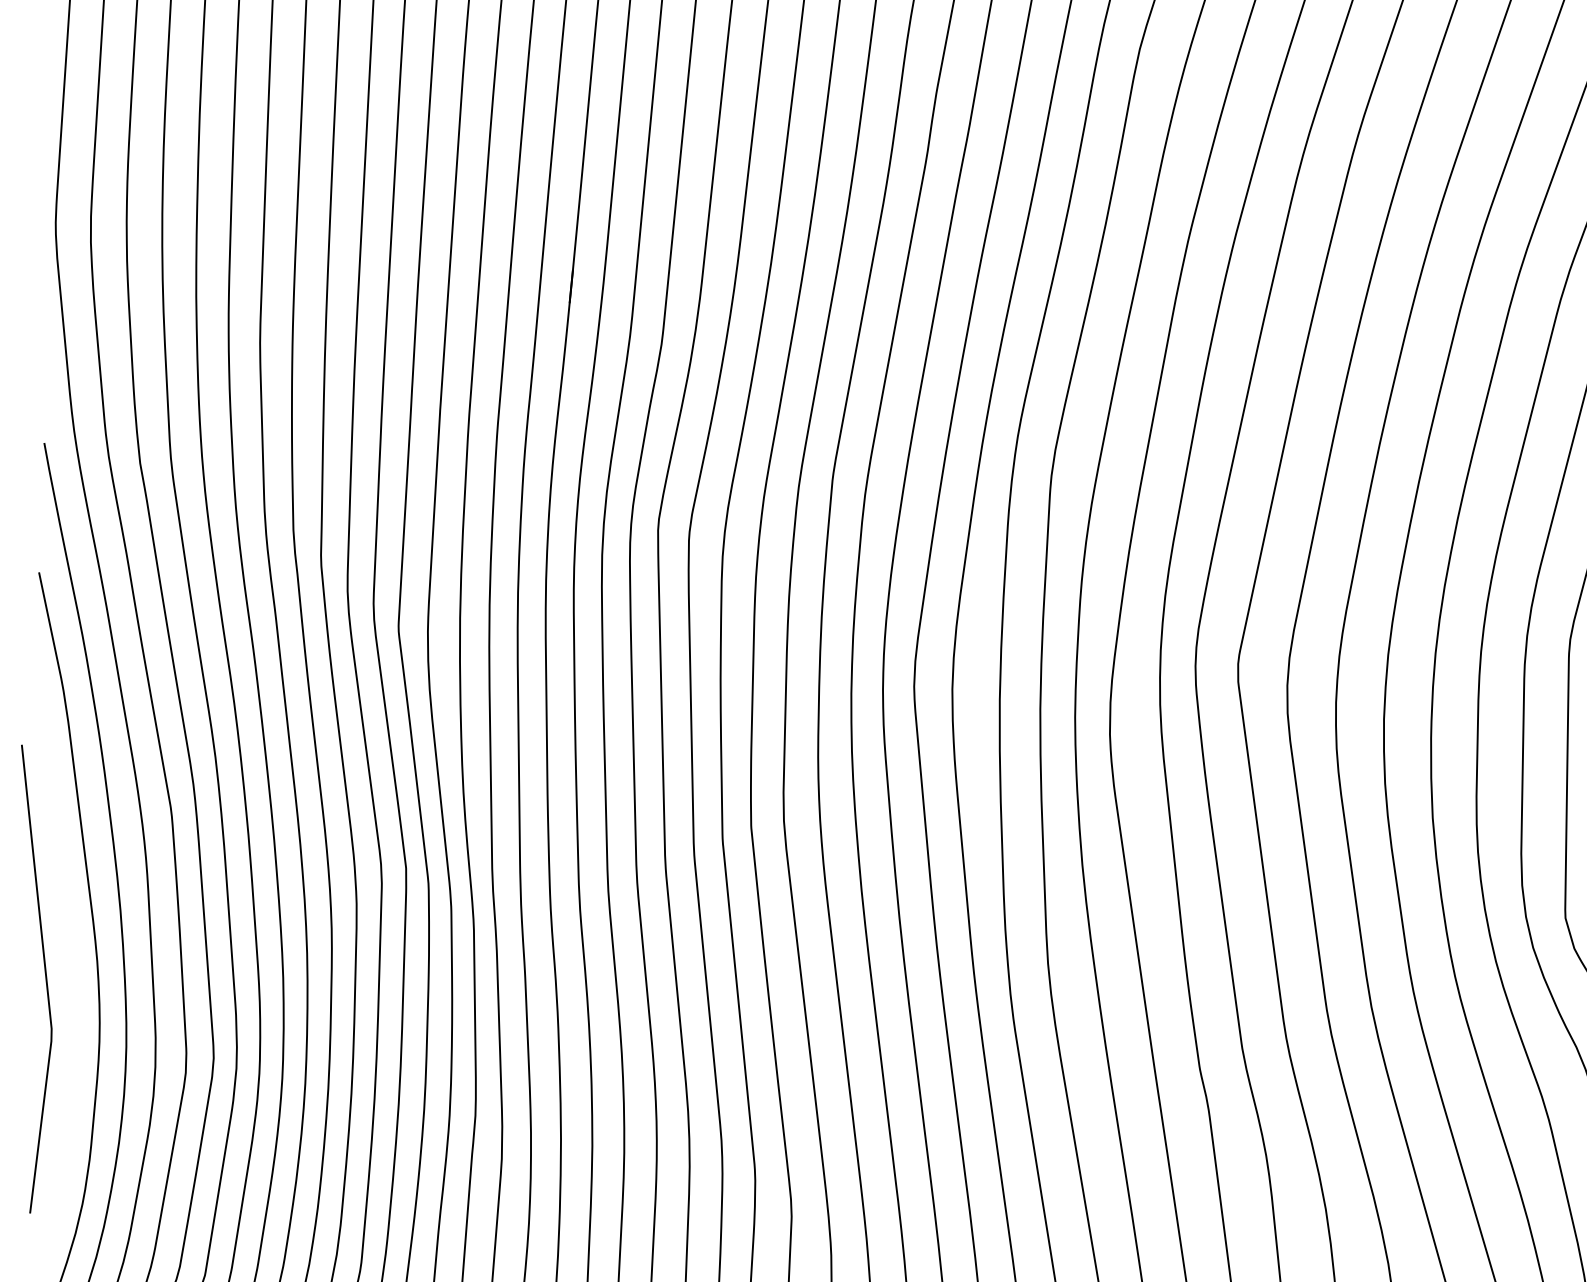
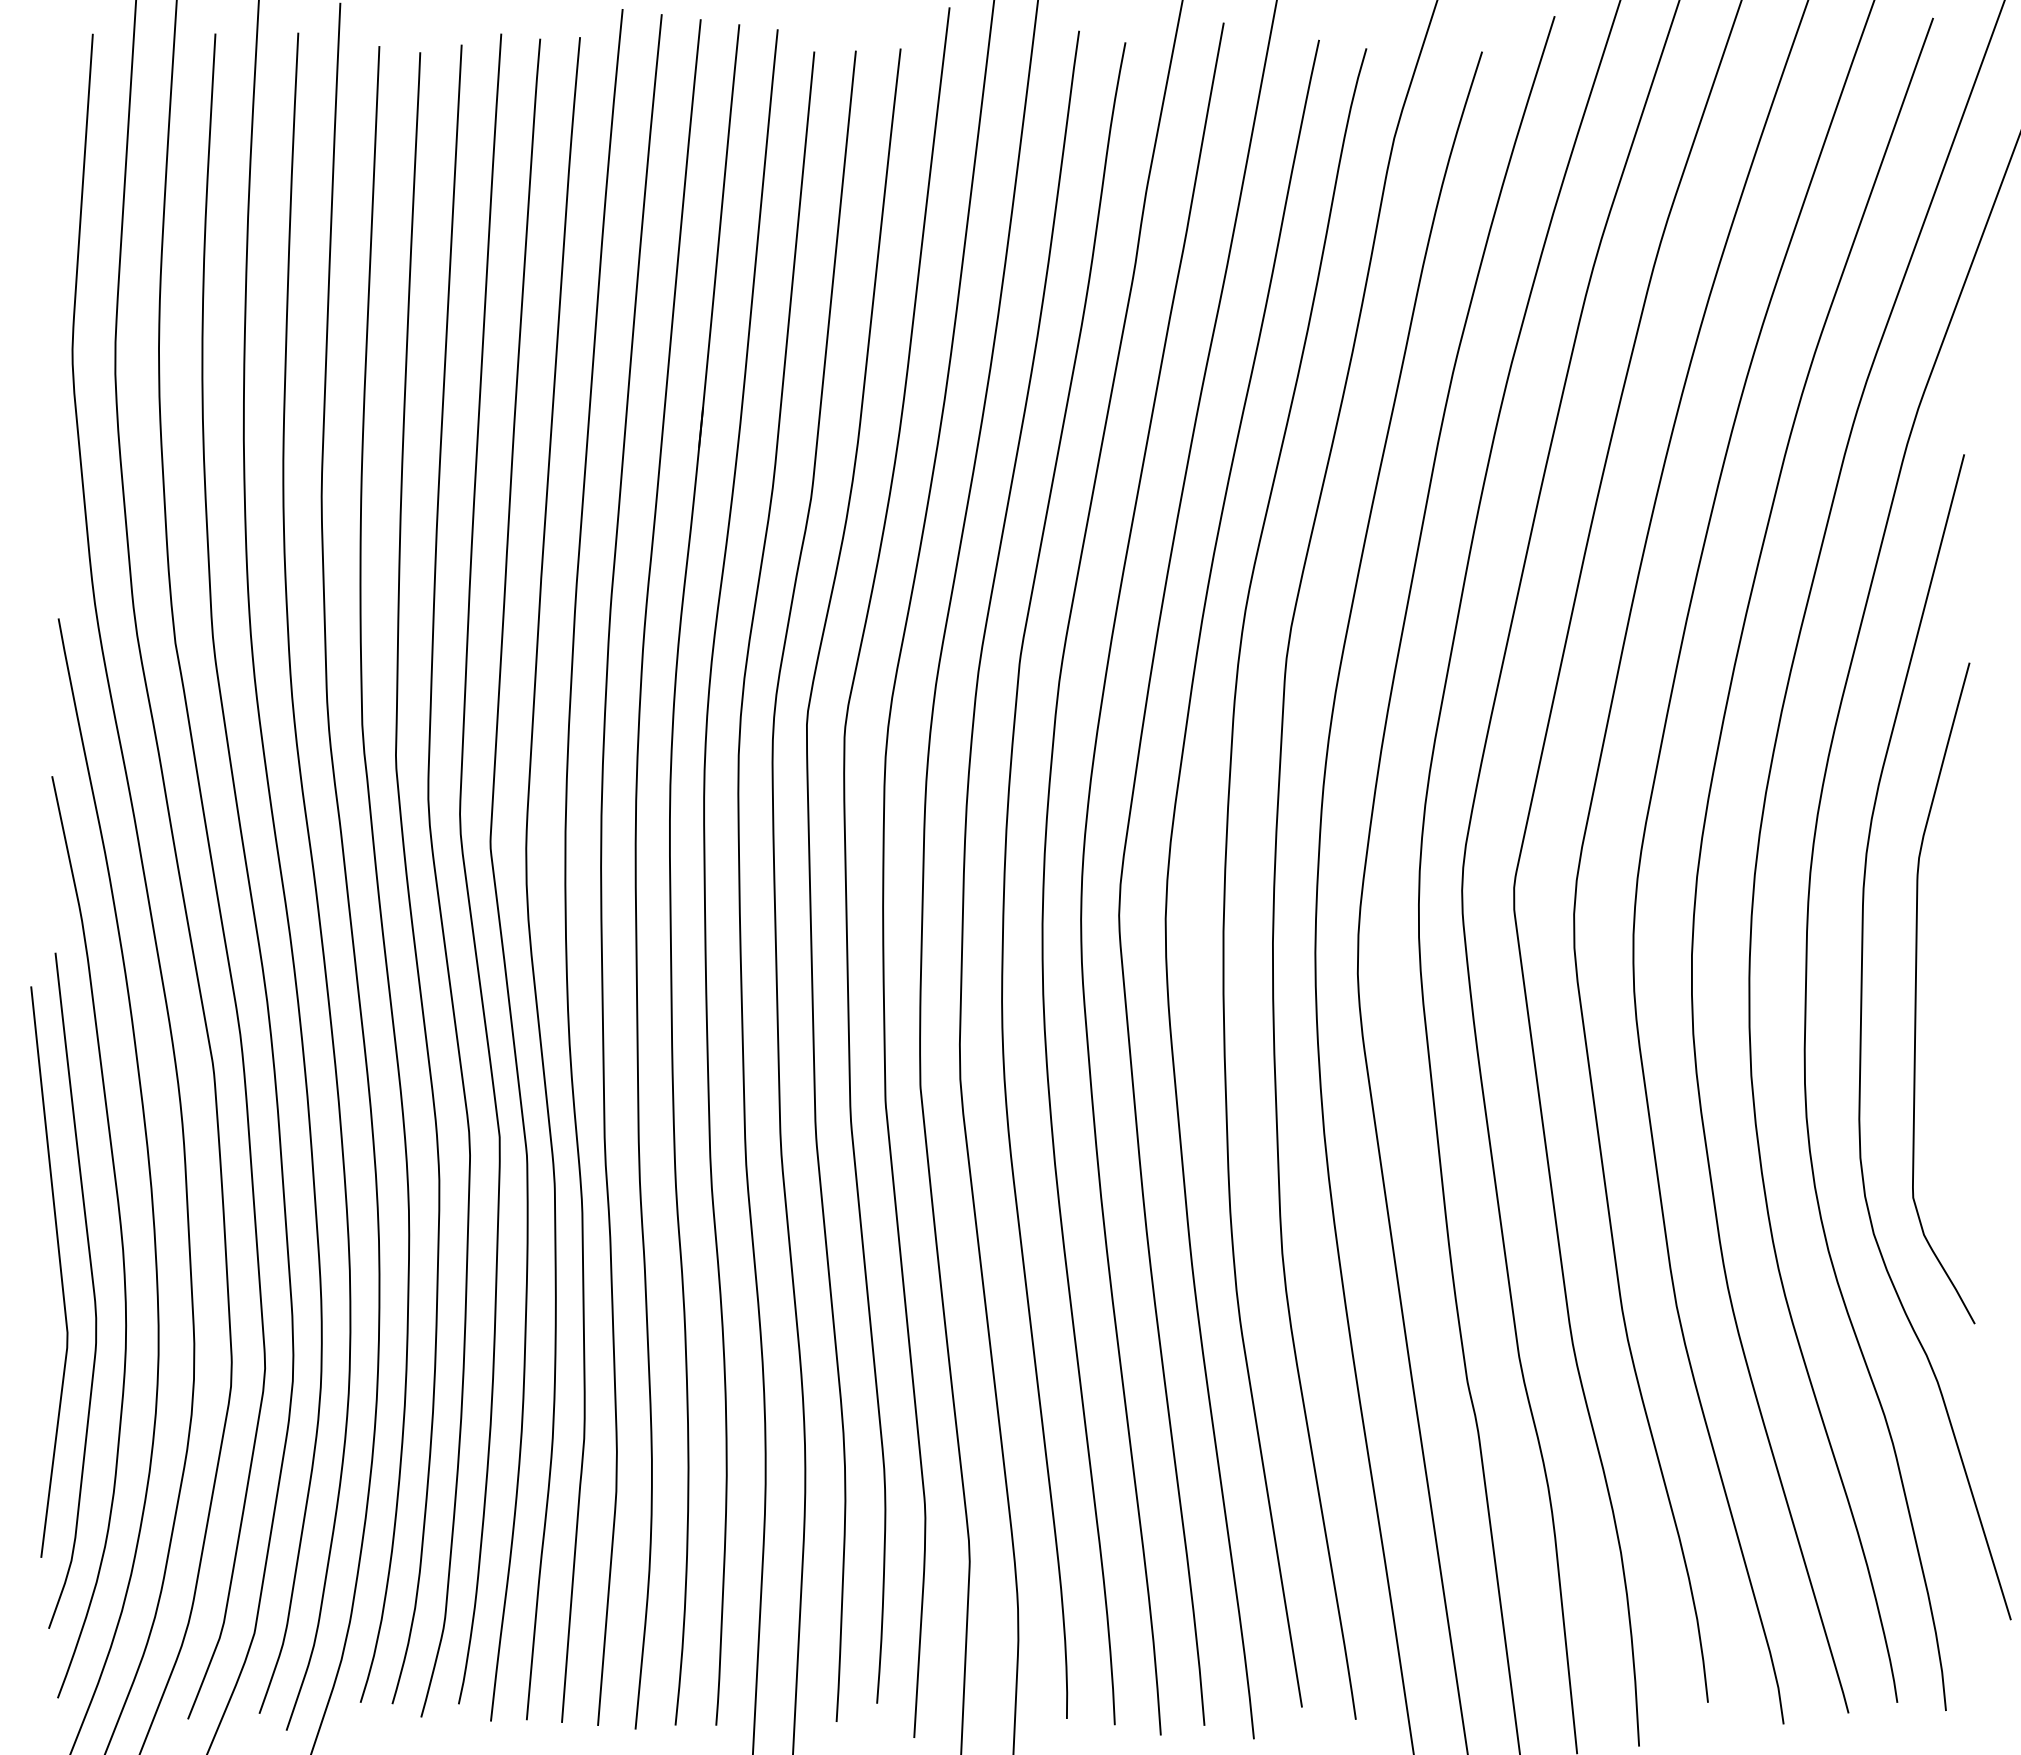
curve: (72, 992) -> (92, 1288), added

